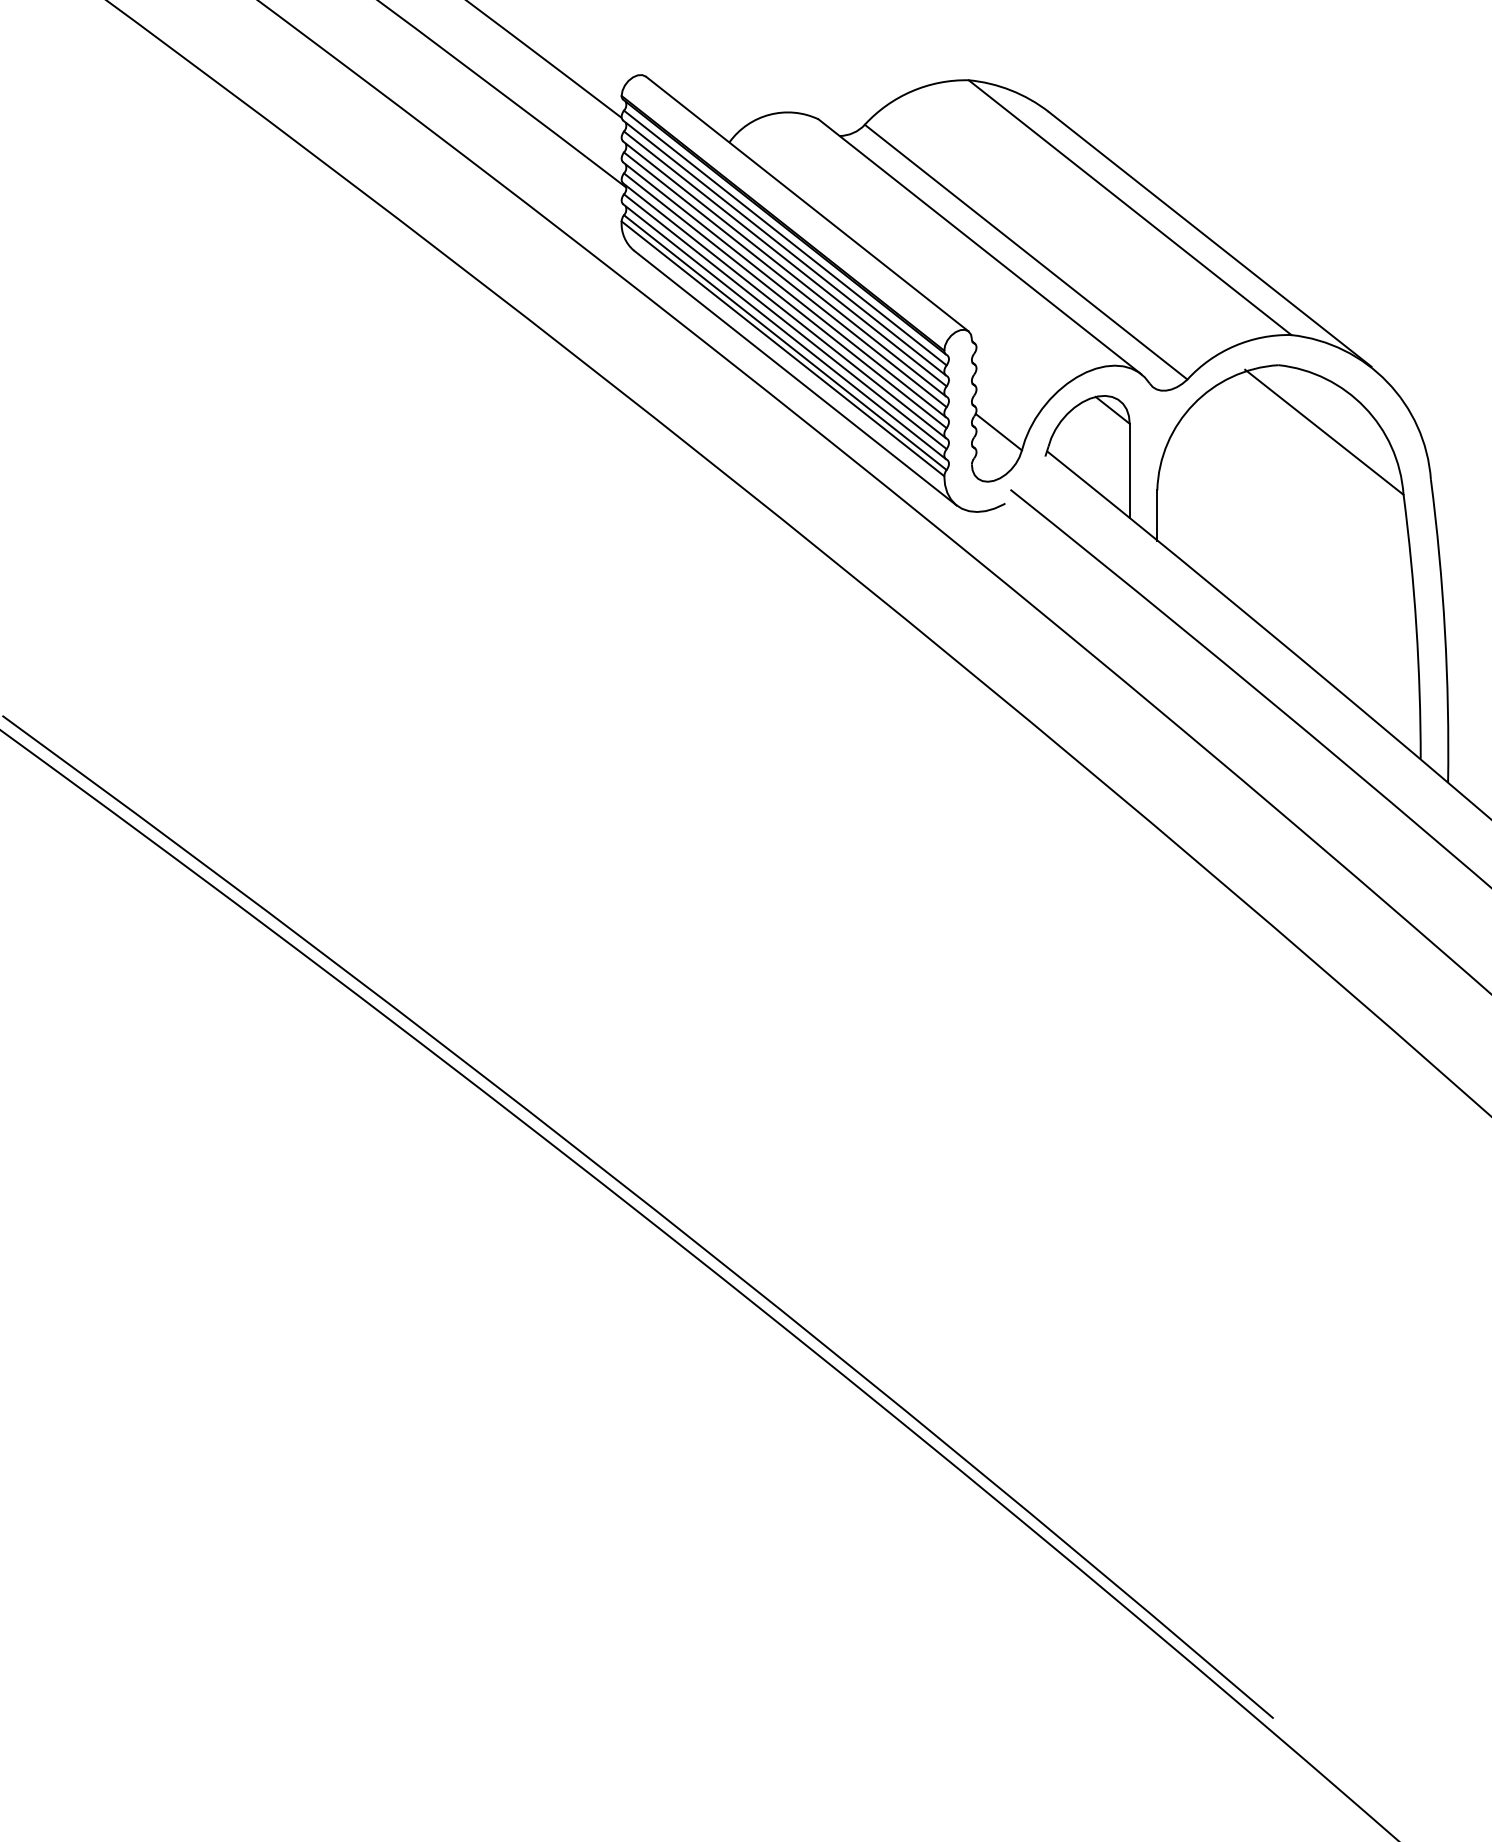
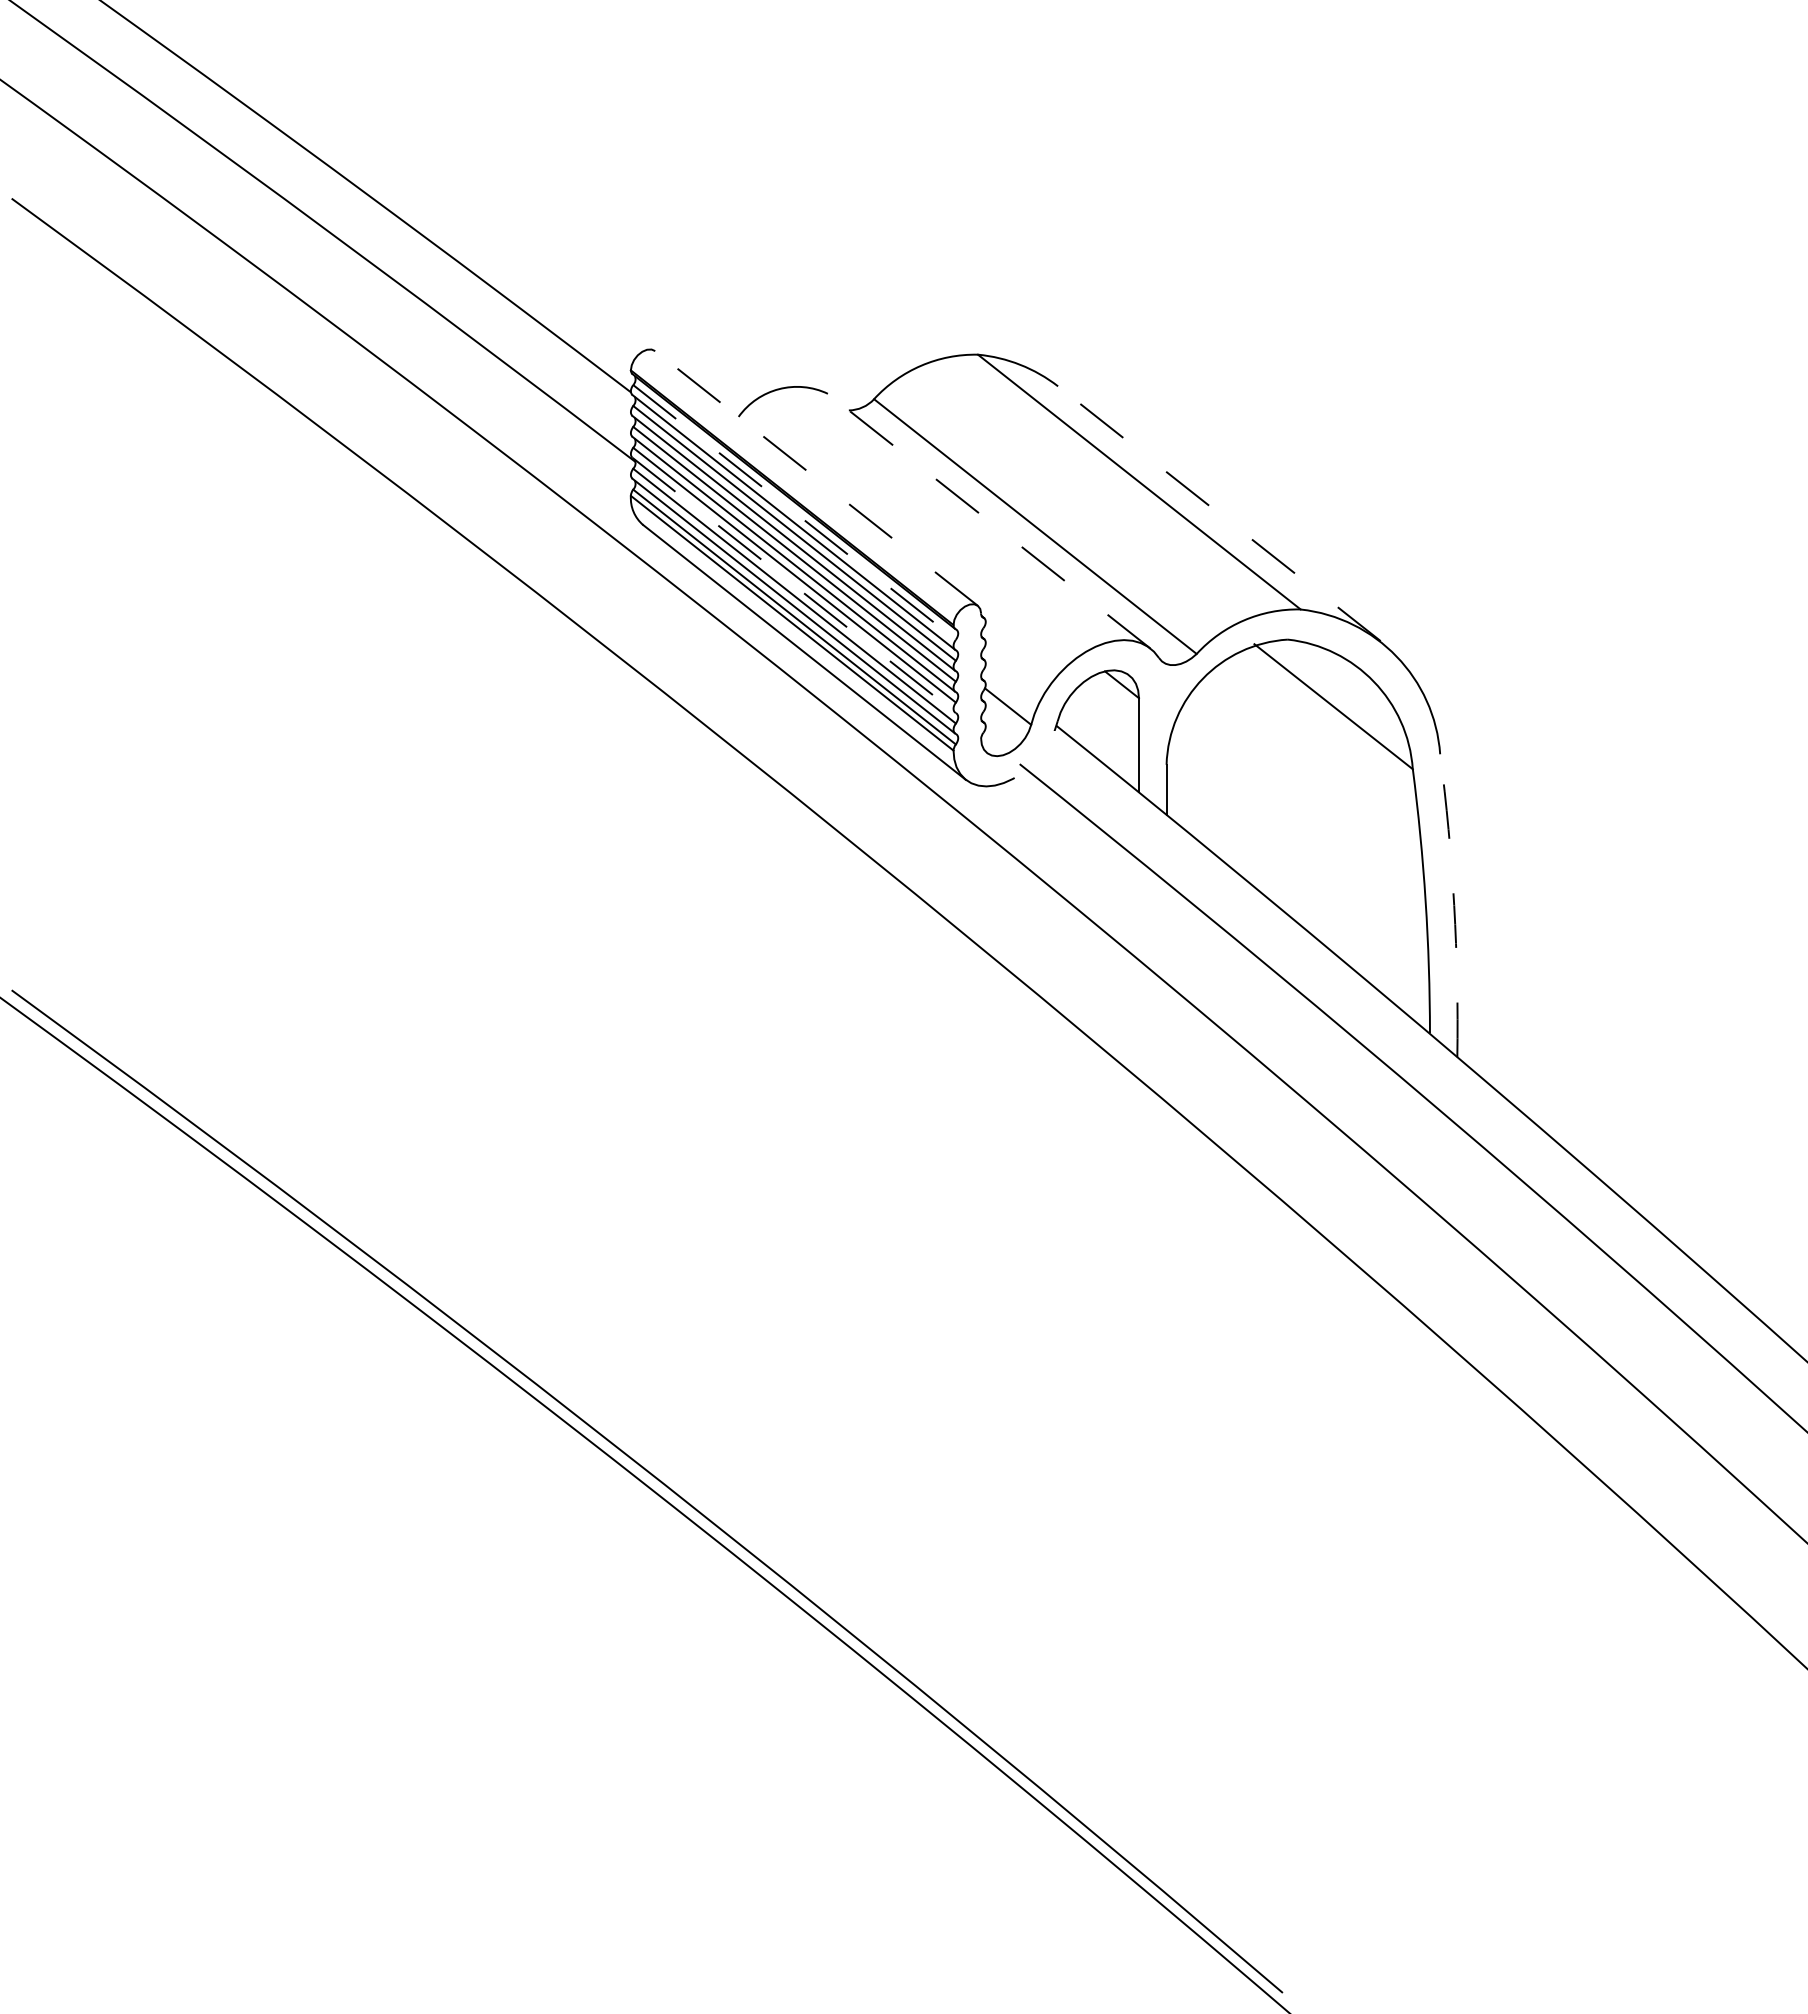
line: (807, 204) -> (816, 478), solid -> dashed
line: (785, 238) -> (794, 512), solid -> dashed
line: (1210, 239) -> (1219, 513), solid -> dashed
line: (980, 247) -> (989, 521), solid -> dashed
line: (784, 311) -> (793, 585), solid -> dashed
arc: (1445, 631) -> (1454, 905), solid -> dashed

